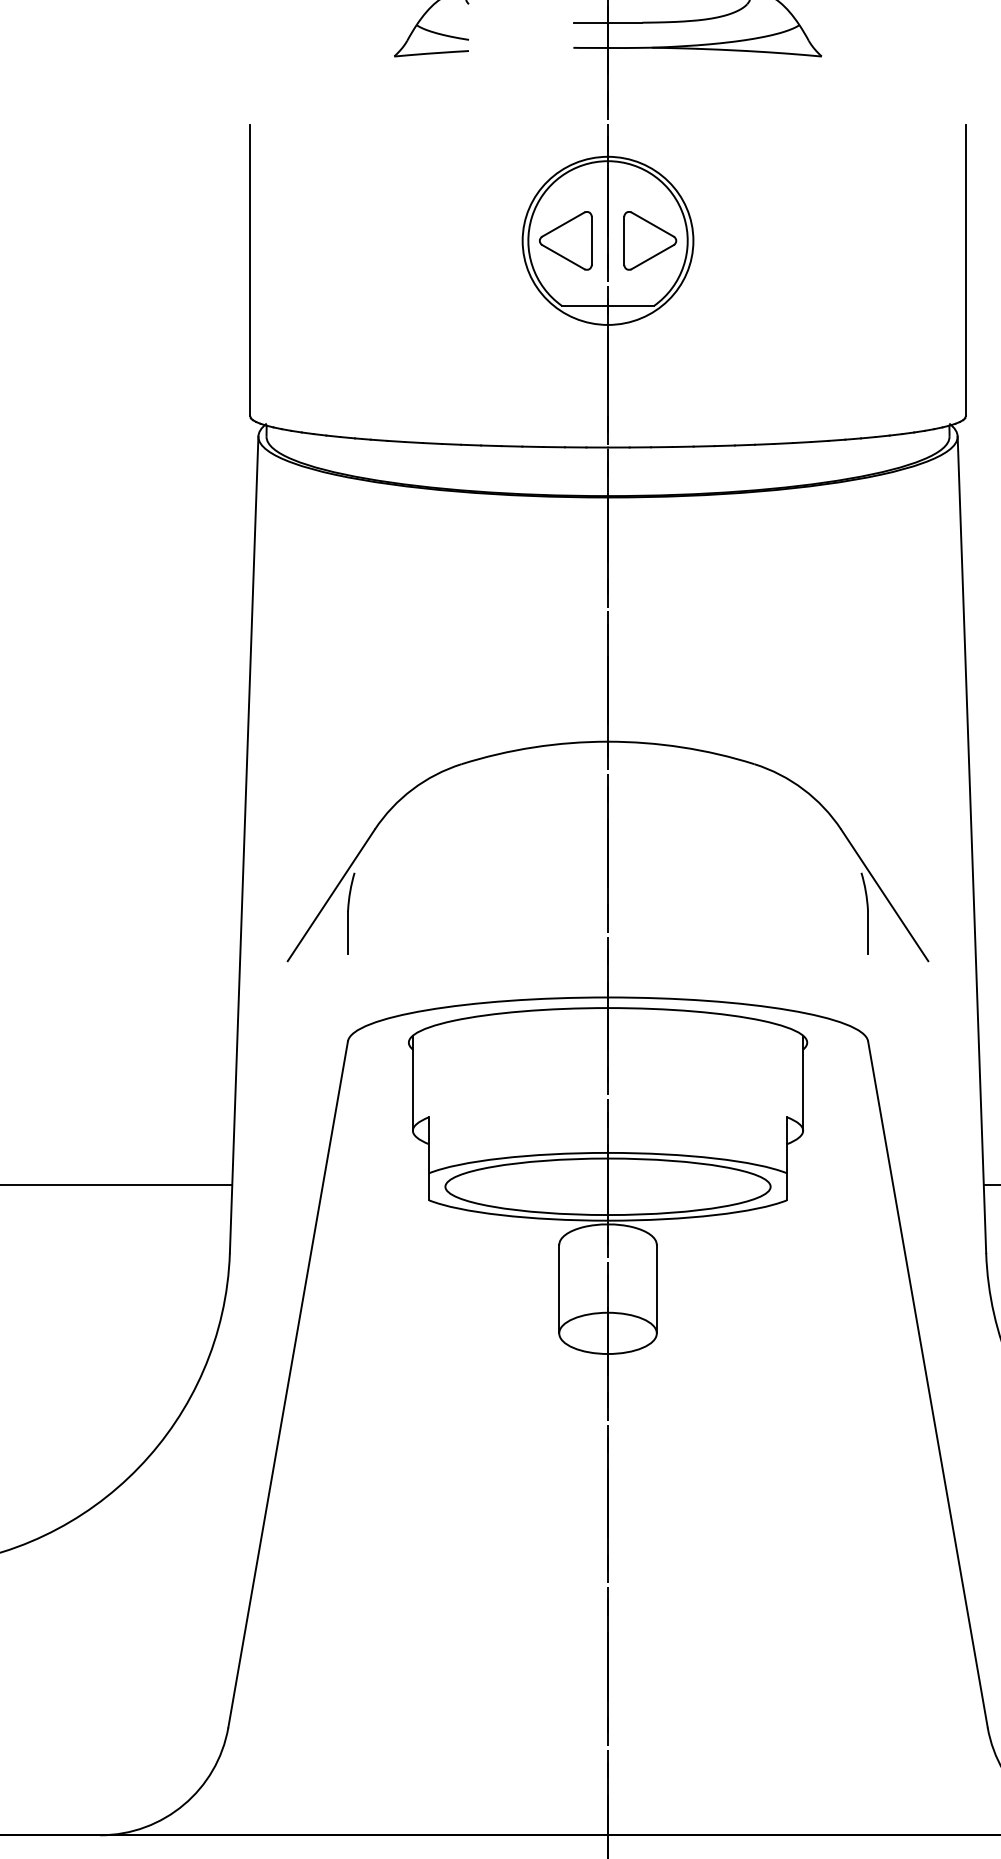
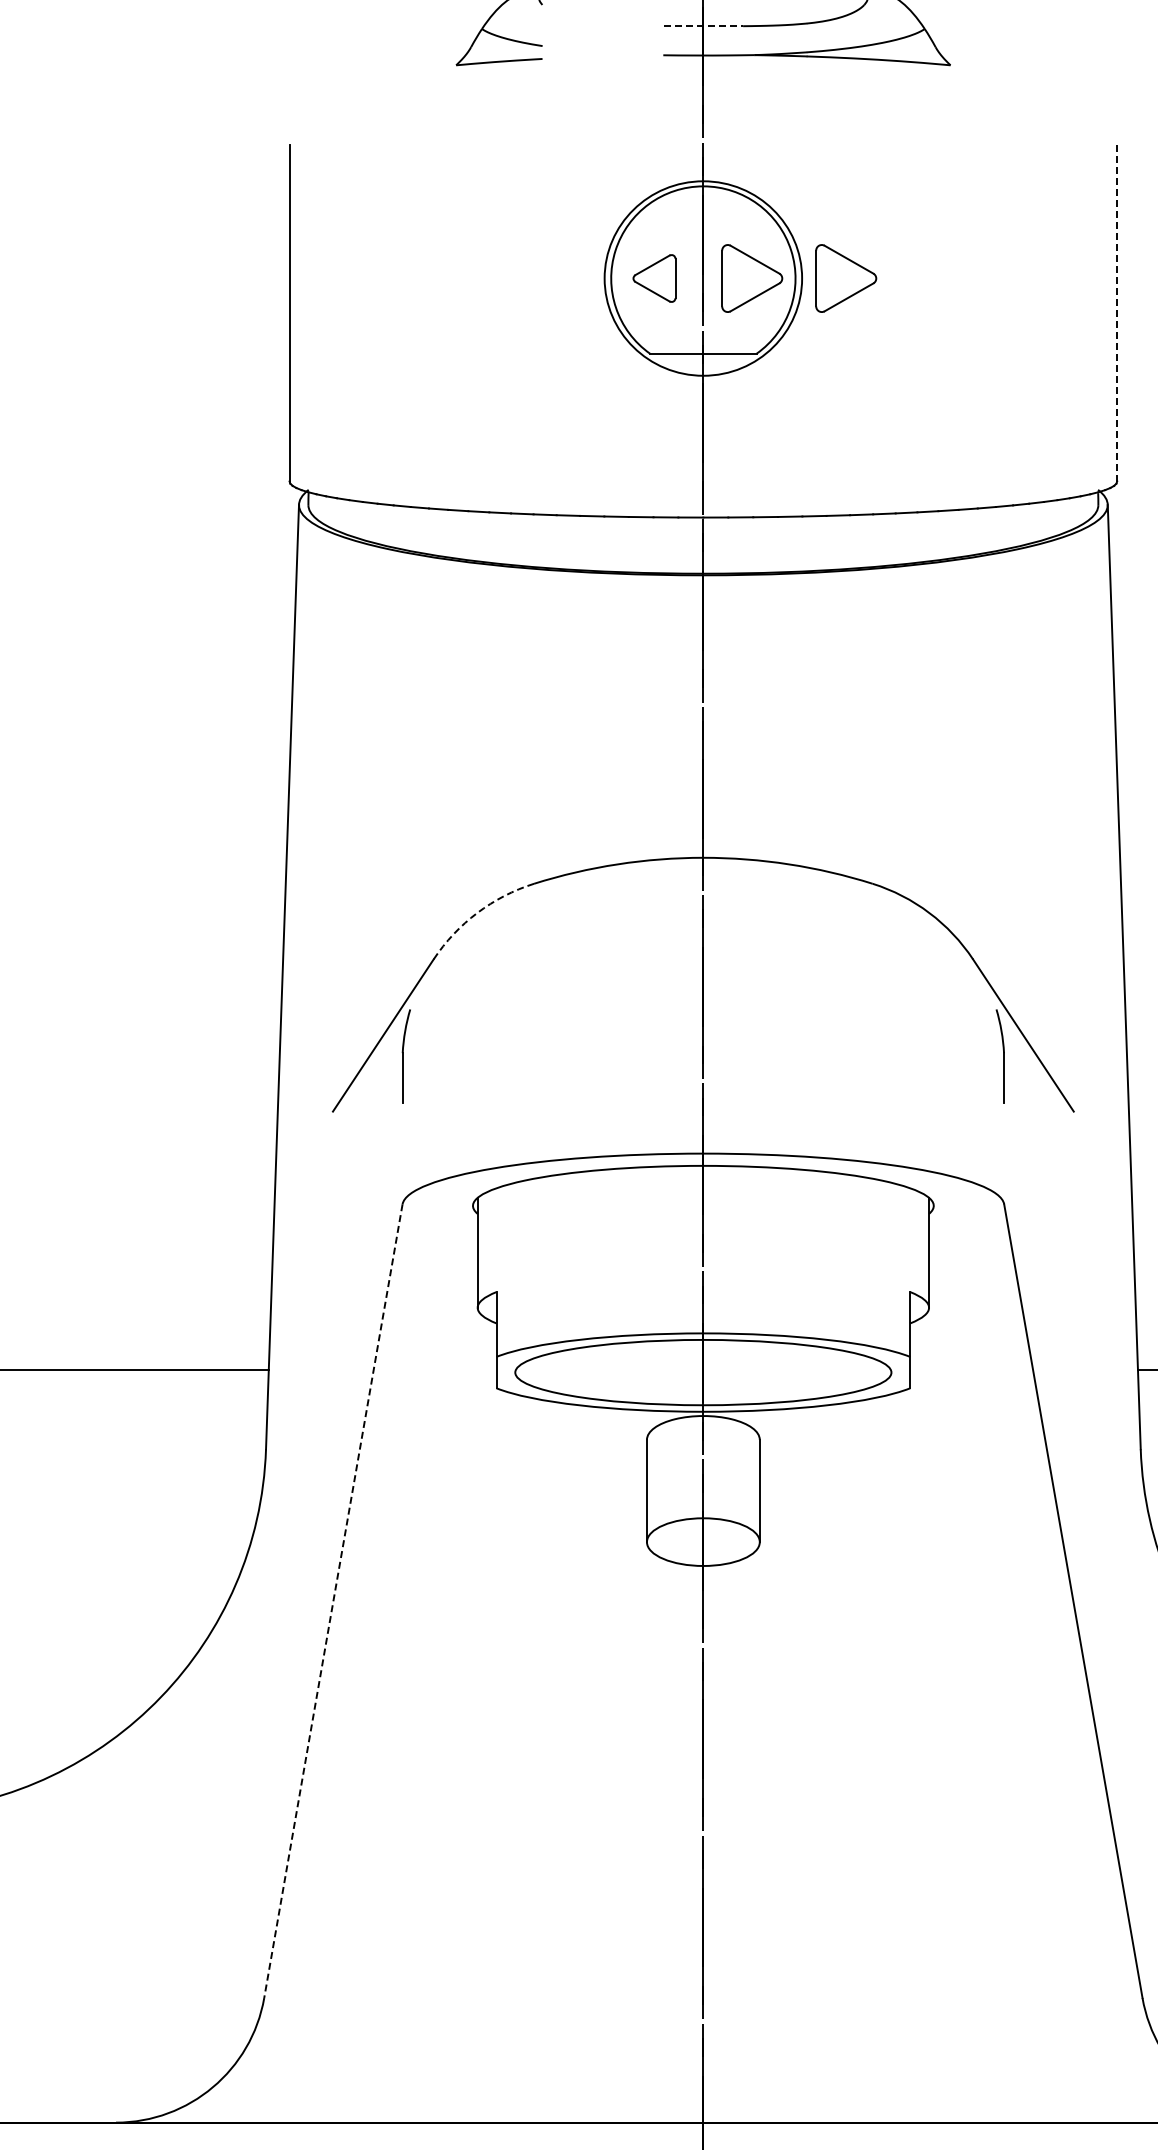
line: (608, 22) -> (703, 26), solid -> dashed
part: (565, 240) -> (654, 278), size x0.7
part: (731, 240) -> (846, 278), added
line: (966, 270) -> (1117, 312), solid -> dashed
arc: (412, 789) -> (477, 912), solid -> dashed
line: (288, 1384) -> (333, 1601), solid -> dashed

